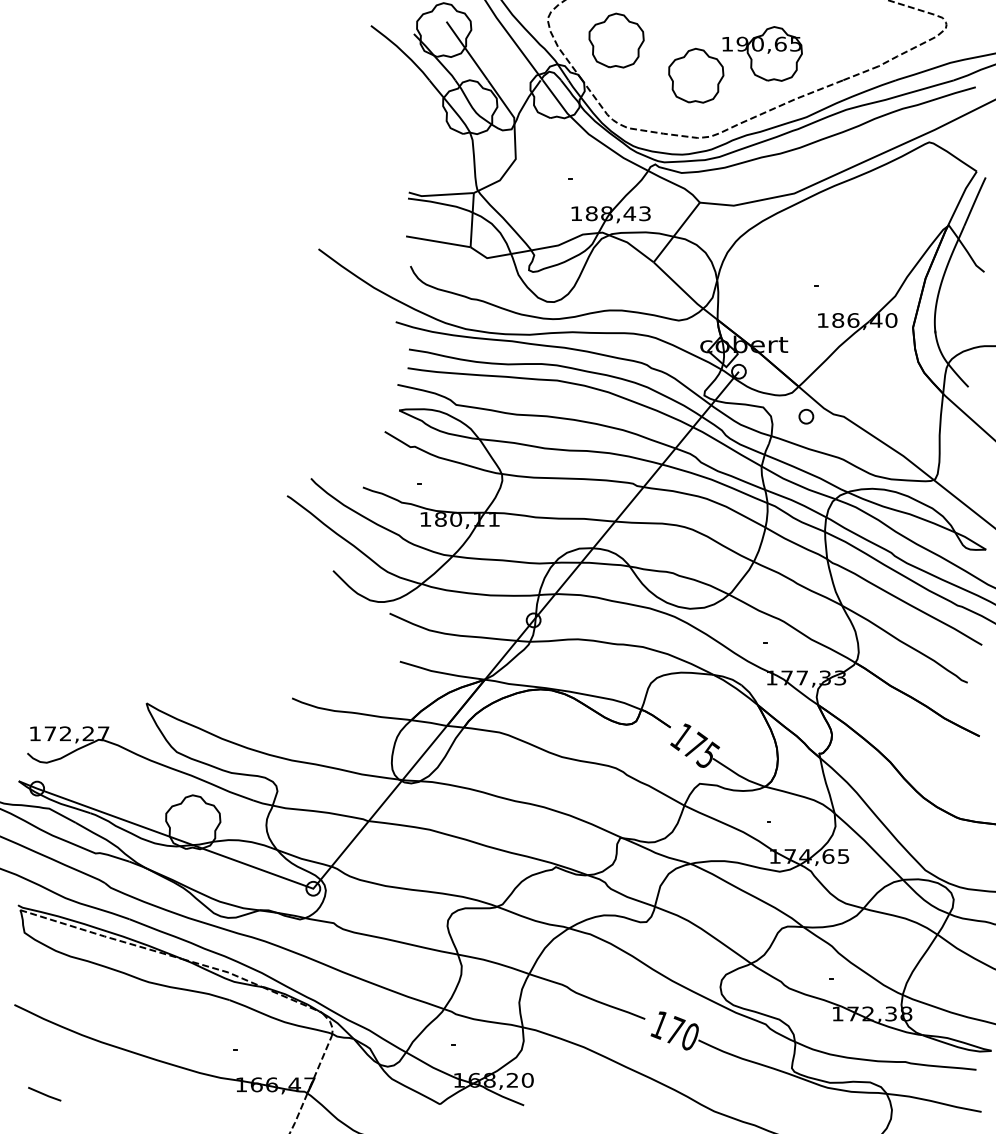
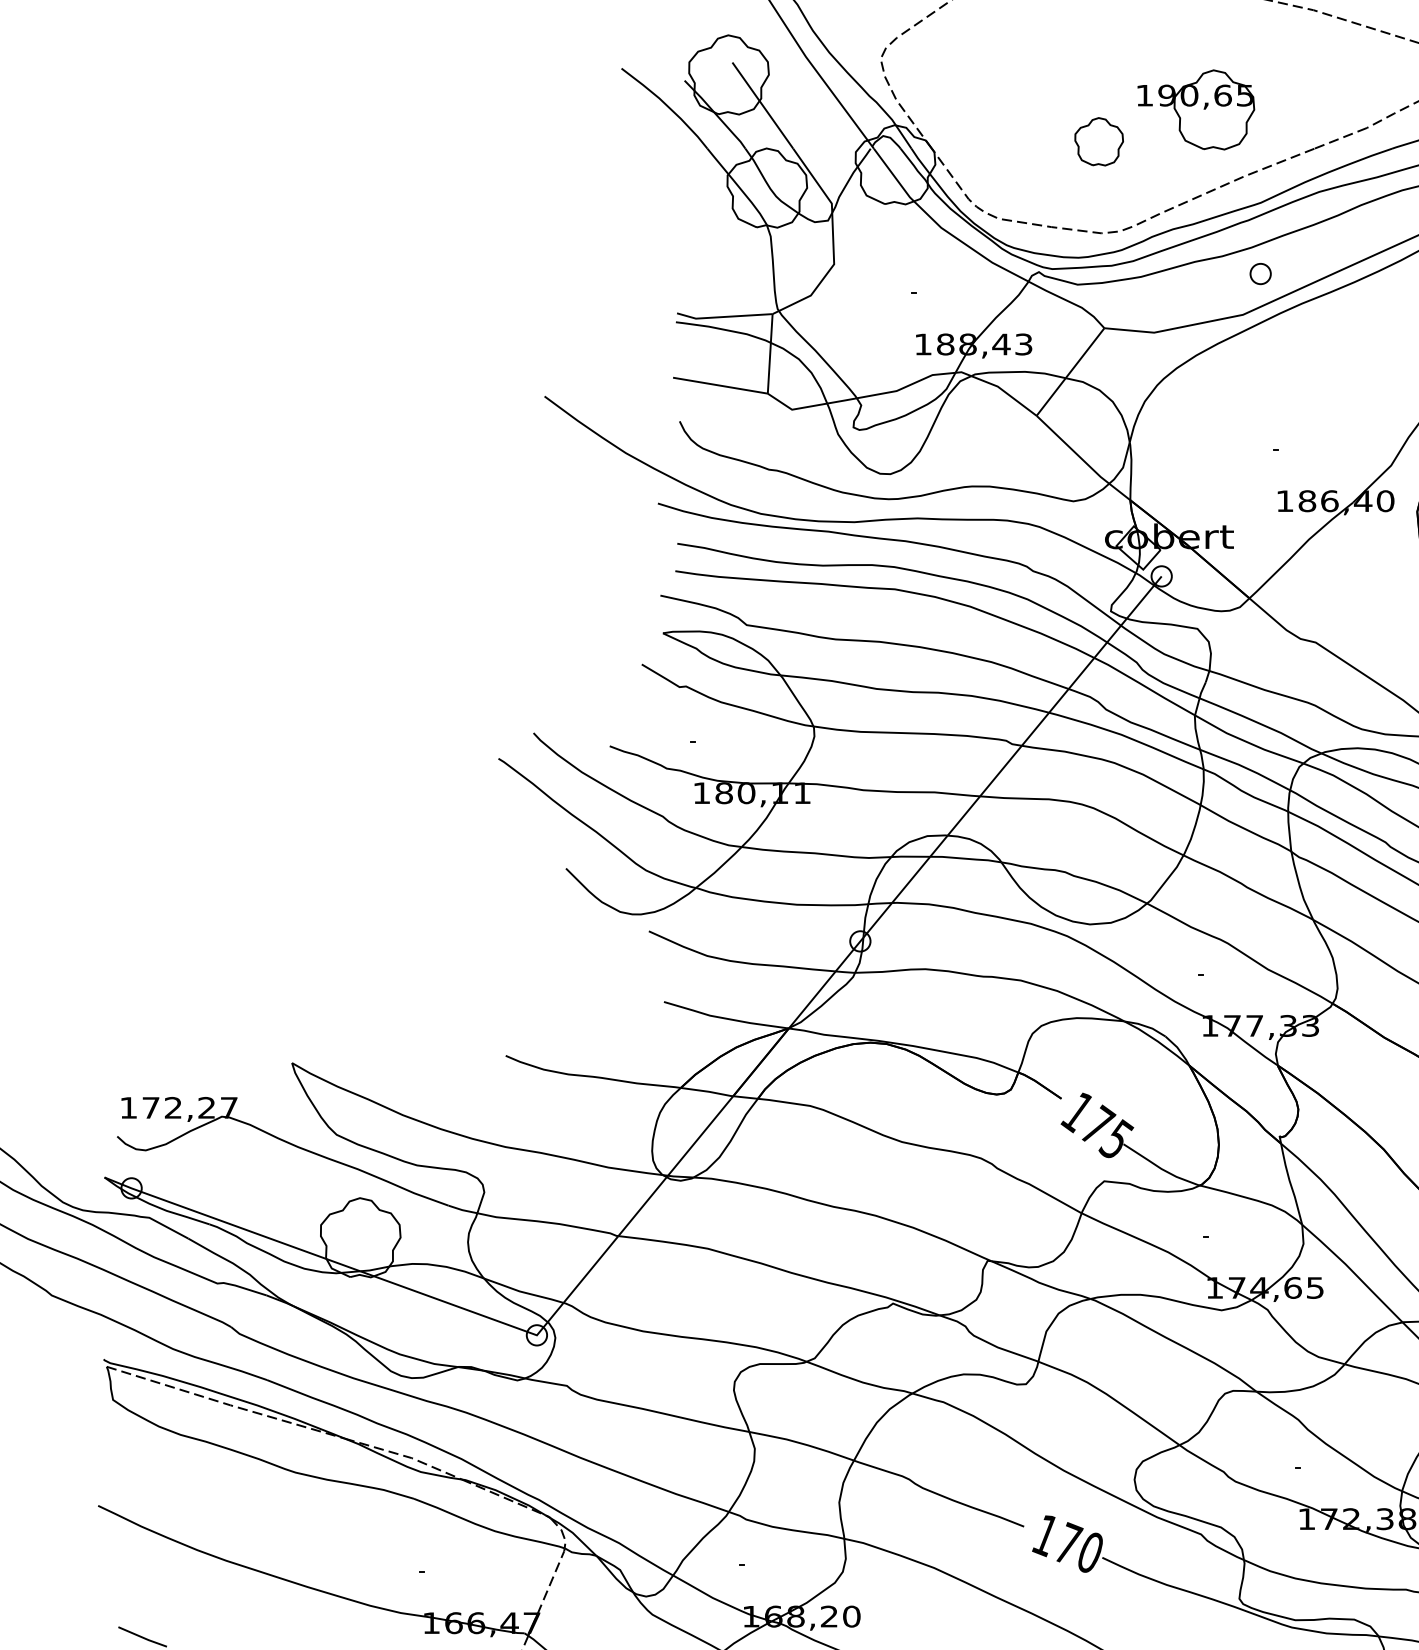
part: (616, 40) -> (981, 90), removed
part: (696, 75) -> (1099, 141), size x0.6
part: (806, 416) -> (1260, 273), moved

